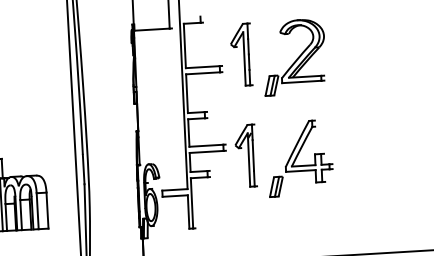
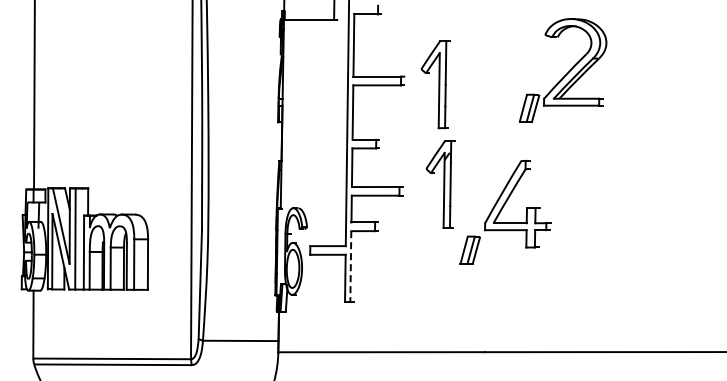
part: (241, 54) -> (435, 84), moved
part: (294, 57) -> (563, 70), moved
part: (246, 155) -> (440, 184), moved
line: (191, 203) -> (350, 266), solid -> dashed

